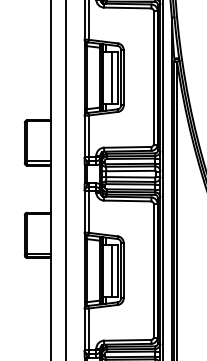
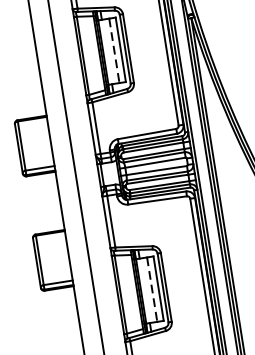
line: (112, 78) -> (114, 51), solid -> dashed
line: (112, 271) -> (152, 290), solid -> dashed

